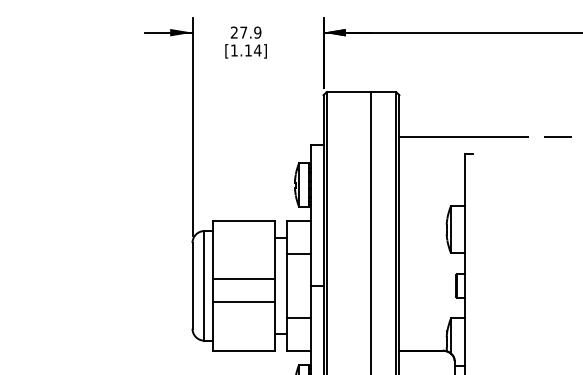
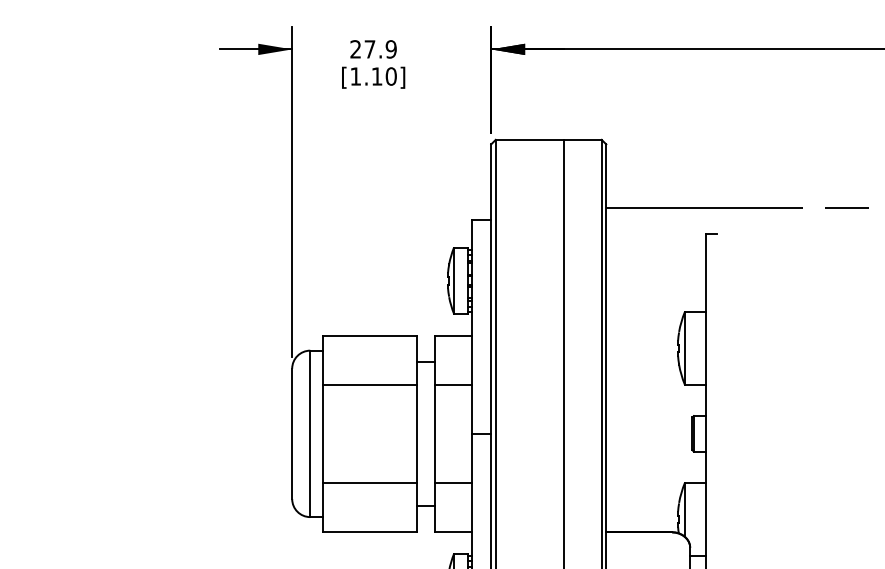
text: (257, 50) -> (390, 76), [1.14] -> [1.10]
line: (243, 278) -> (369, 384), moved
line: (243, 302) -> (369, 483), moved

